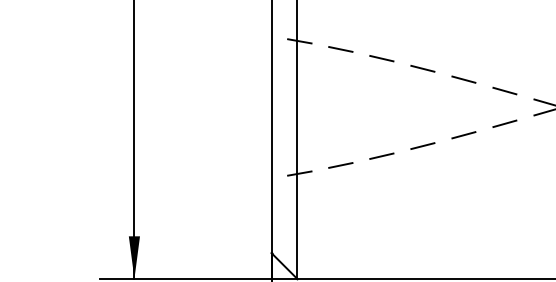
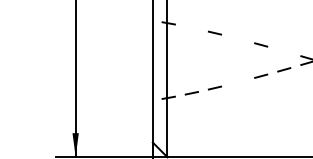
line: (340, 48) -> (191, 27), removed
line: (423, 68) -> (238, 38), removed
line: (505, 91) -> (284, 51), removed
line: (423, 144) -> (238, 81), removed

